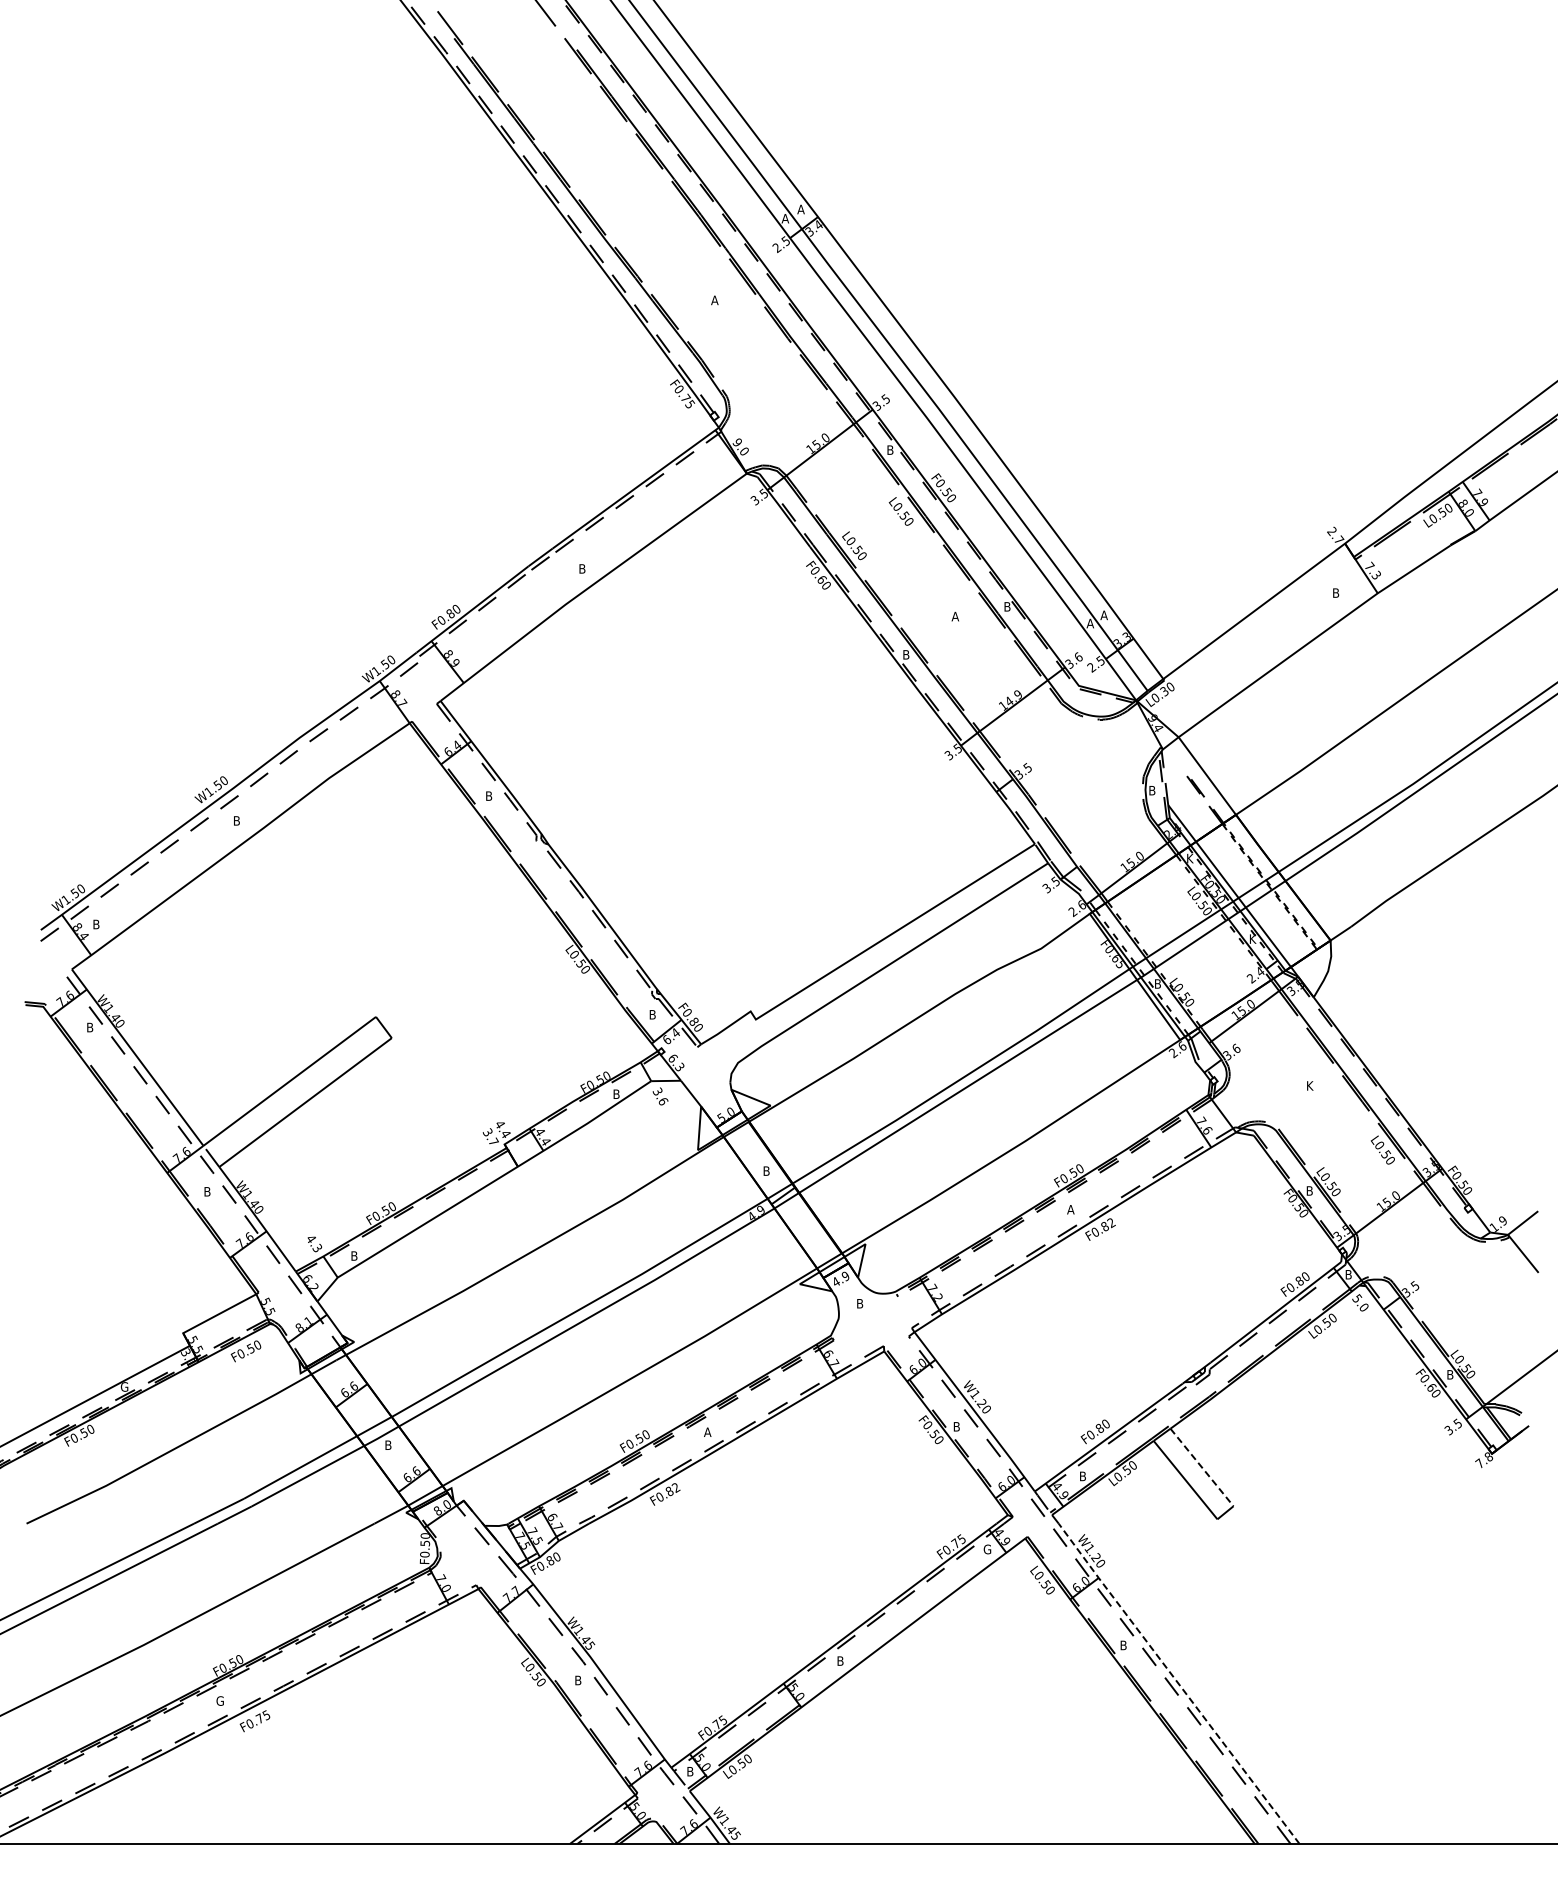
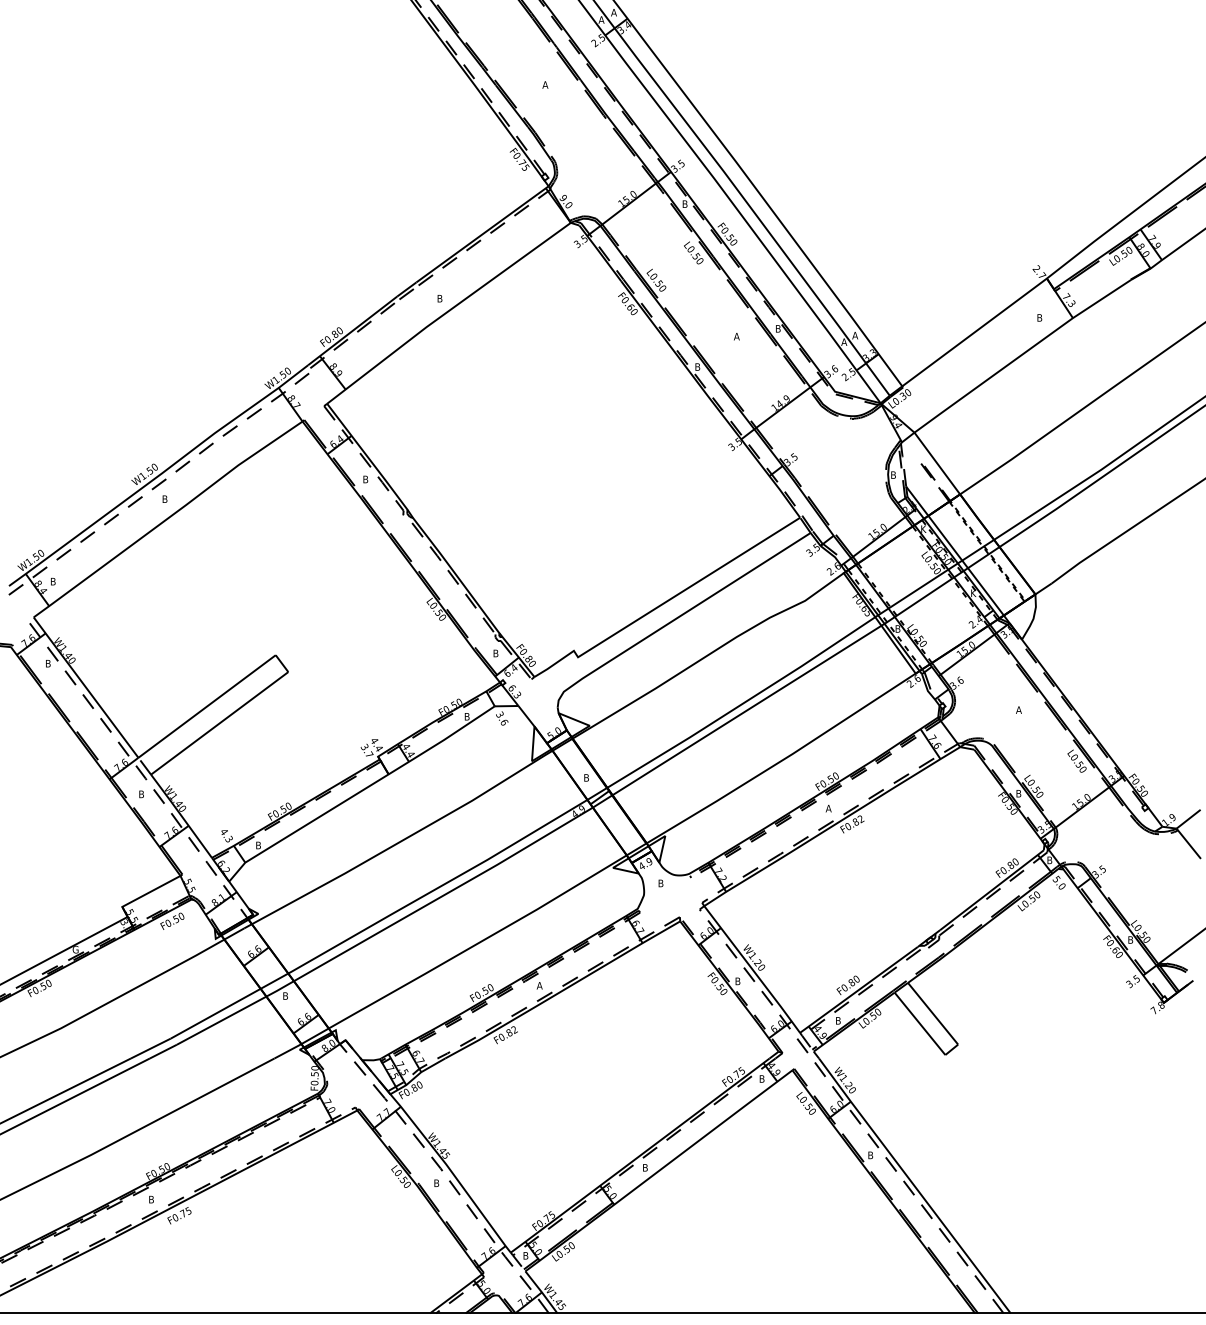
text: (1309, 1085) -> (1018, 709), K -> A
line: (1202, 1467) -> (933, 1013), dashed -> solid
text: (987, 1549) -> (762, 1079), G -> B
line: (1178, 1683) -> (914, 1185), dashed -> solid
text: (219, 1700) -> (151, 1199), G -> B

